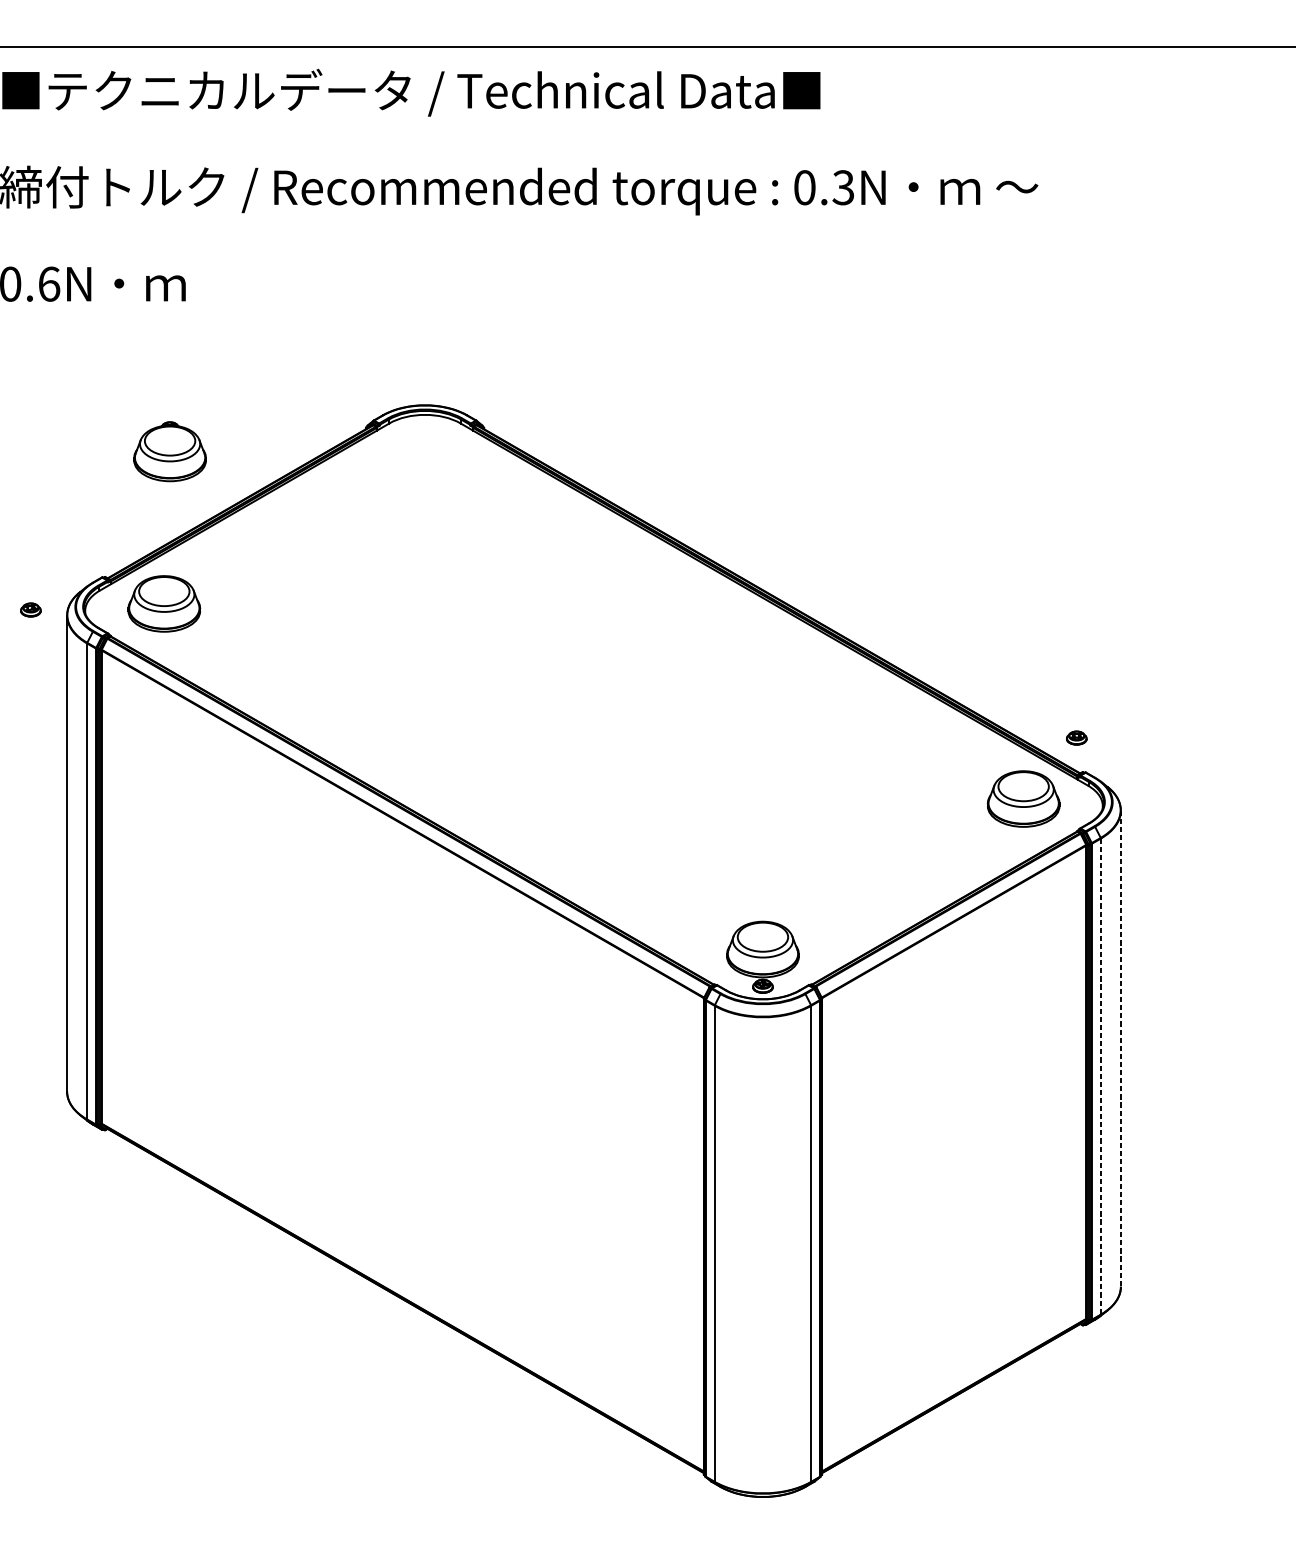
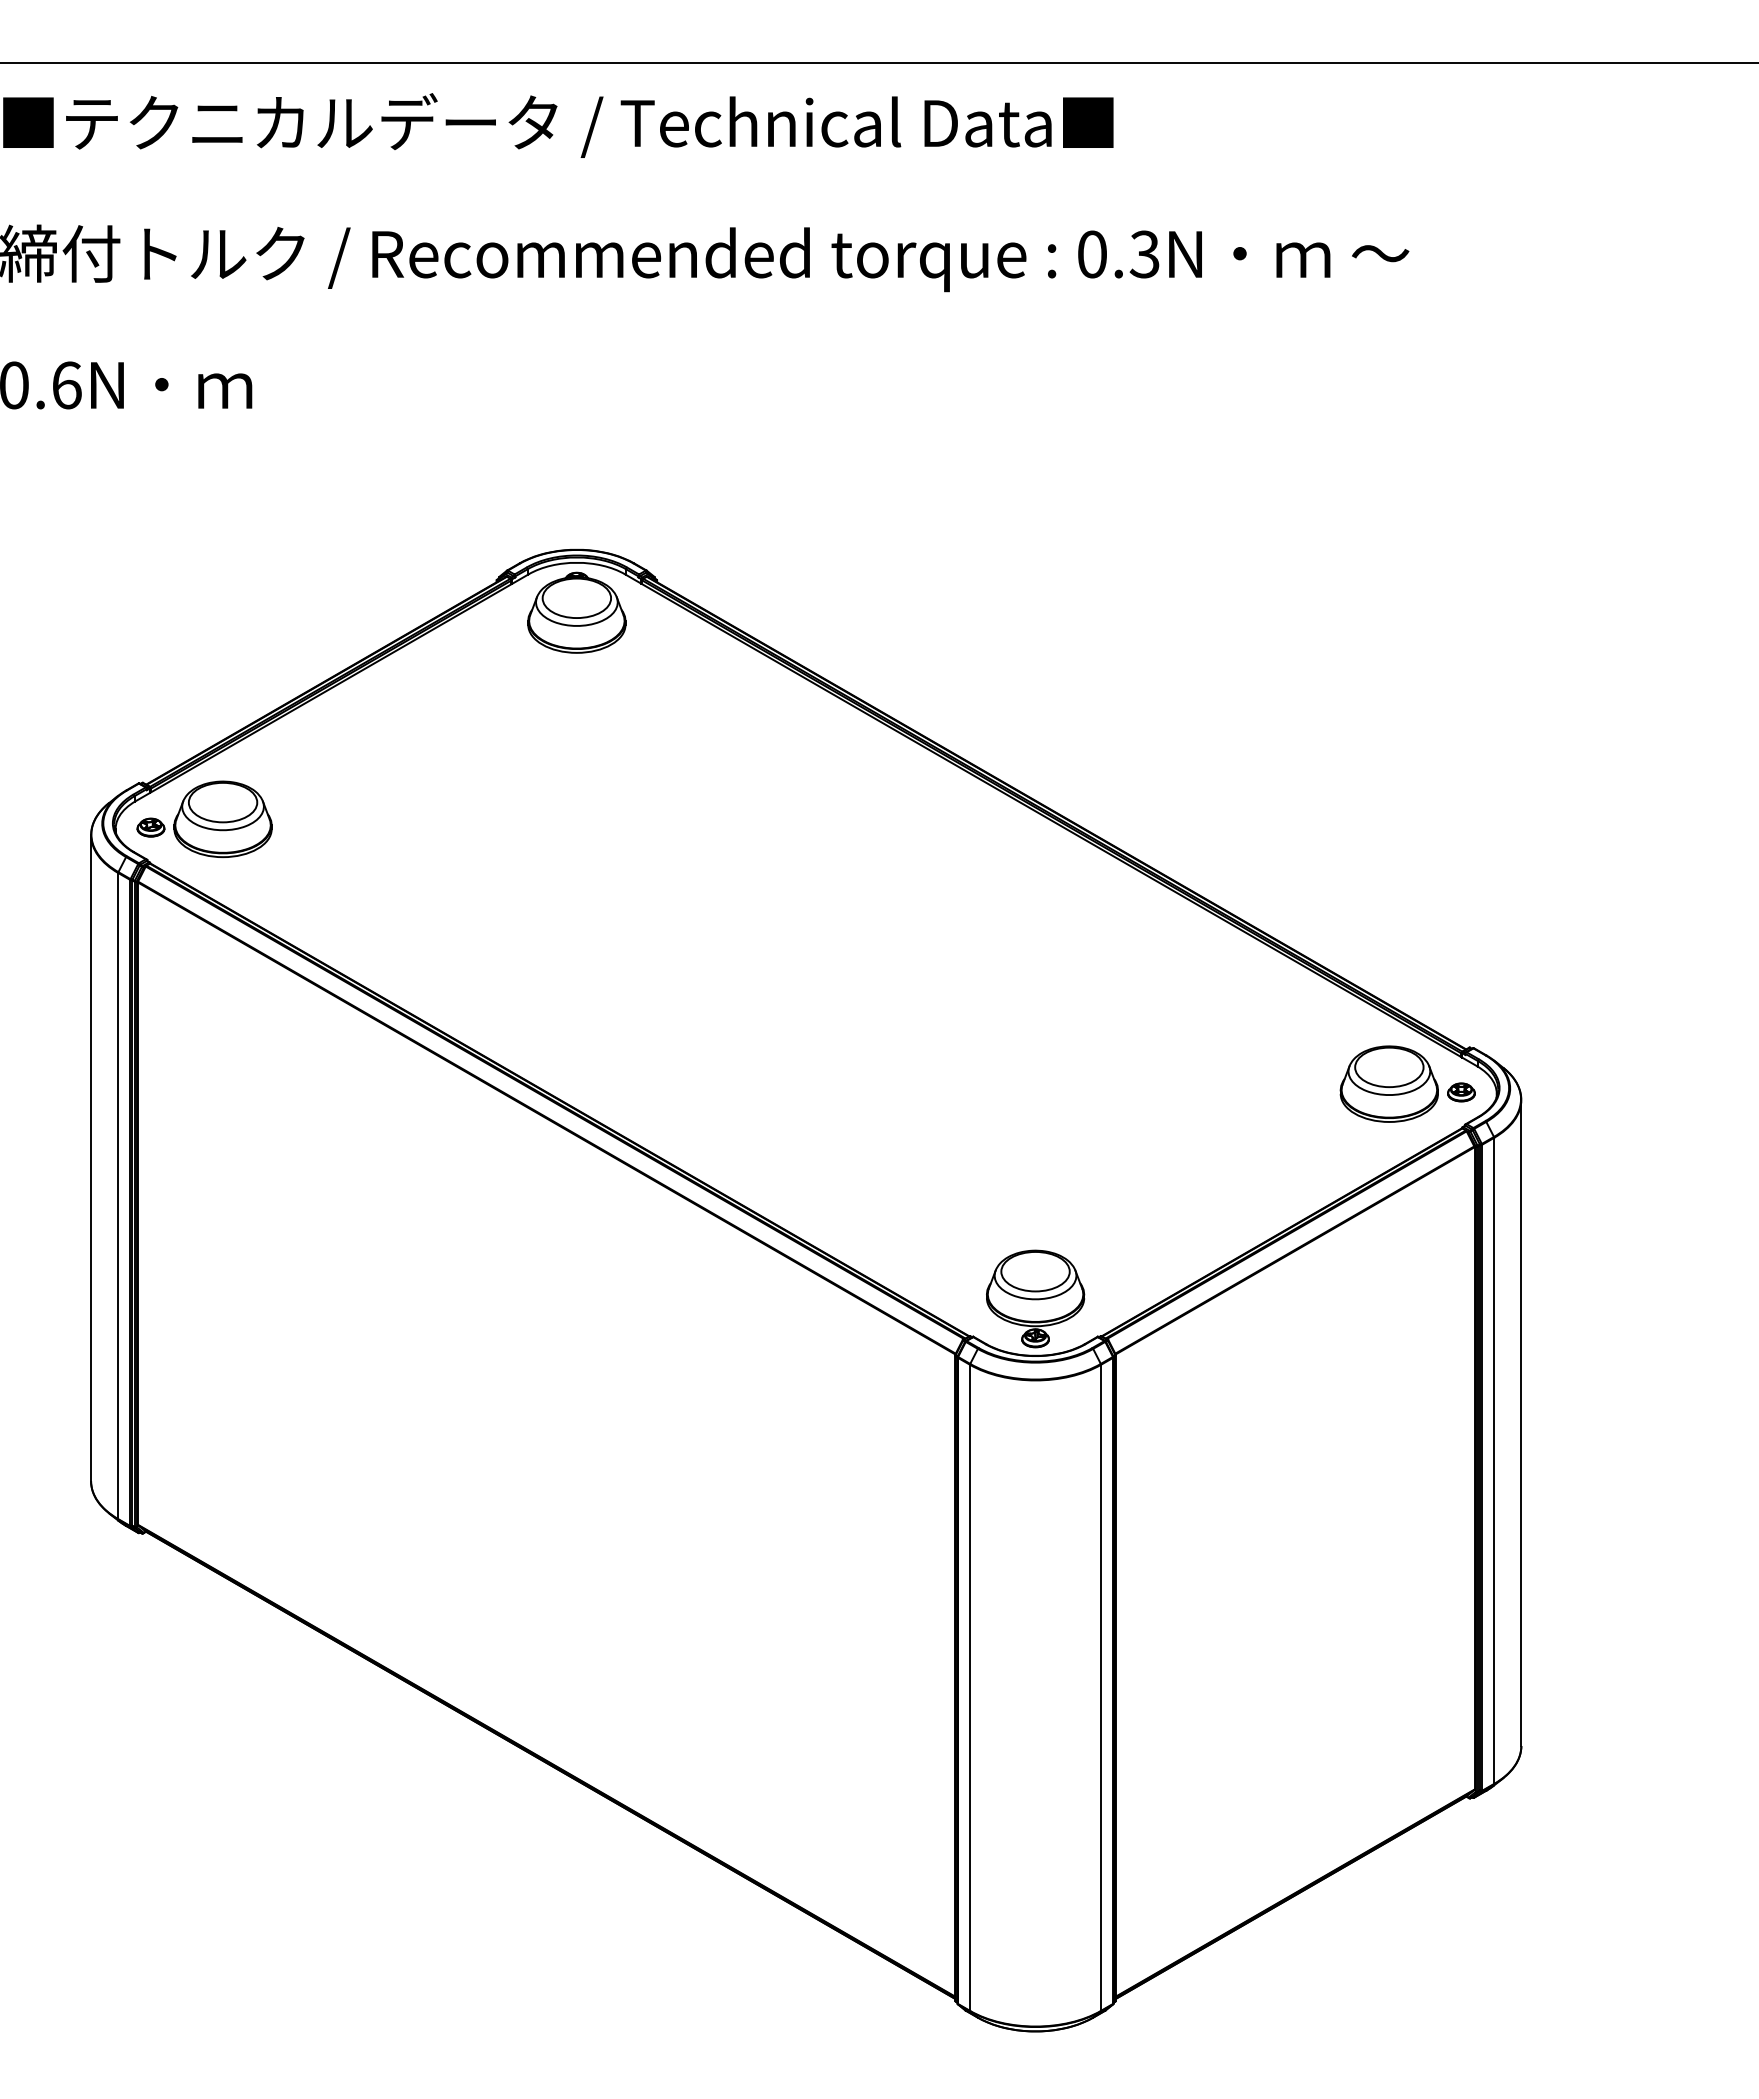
part: (169, 451) -> (576, 612), moved
part: (30, 609) -> (150, 827), moved
part: (1076, 738) -> (1461, 1092), moved
line: (1121, 1049) -> (1521, 1423), dashed -> solid
line: (1101, 1077) -> (1494, 1461), dashed -> solid

